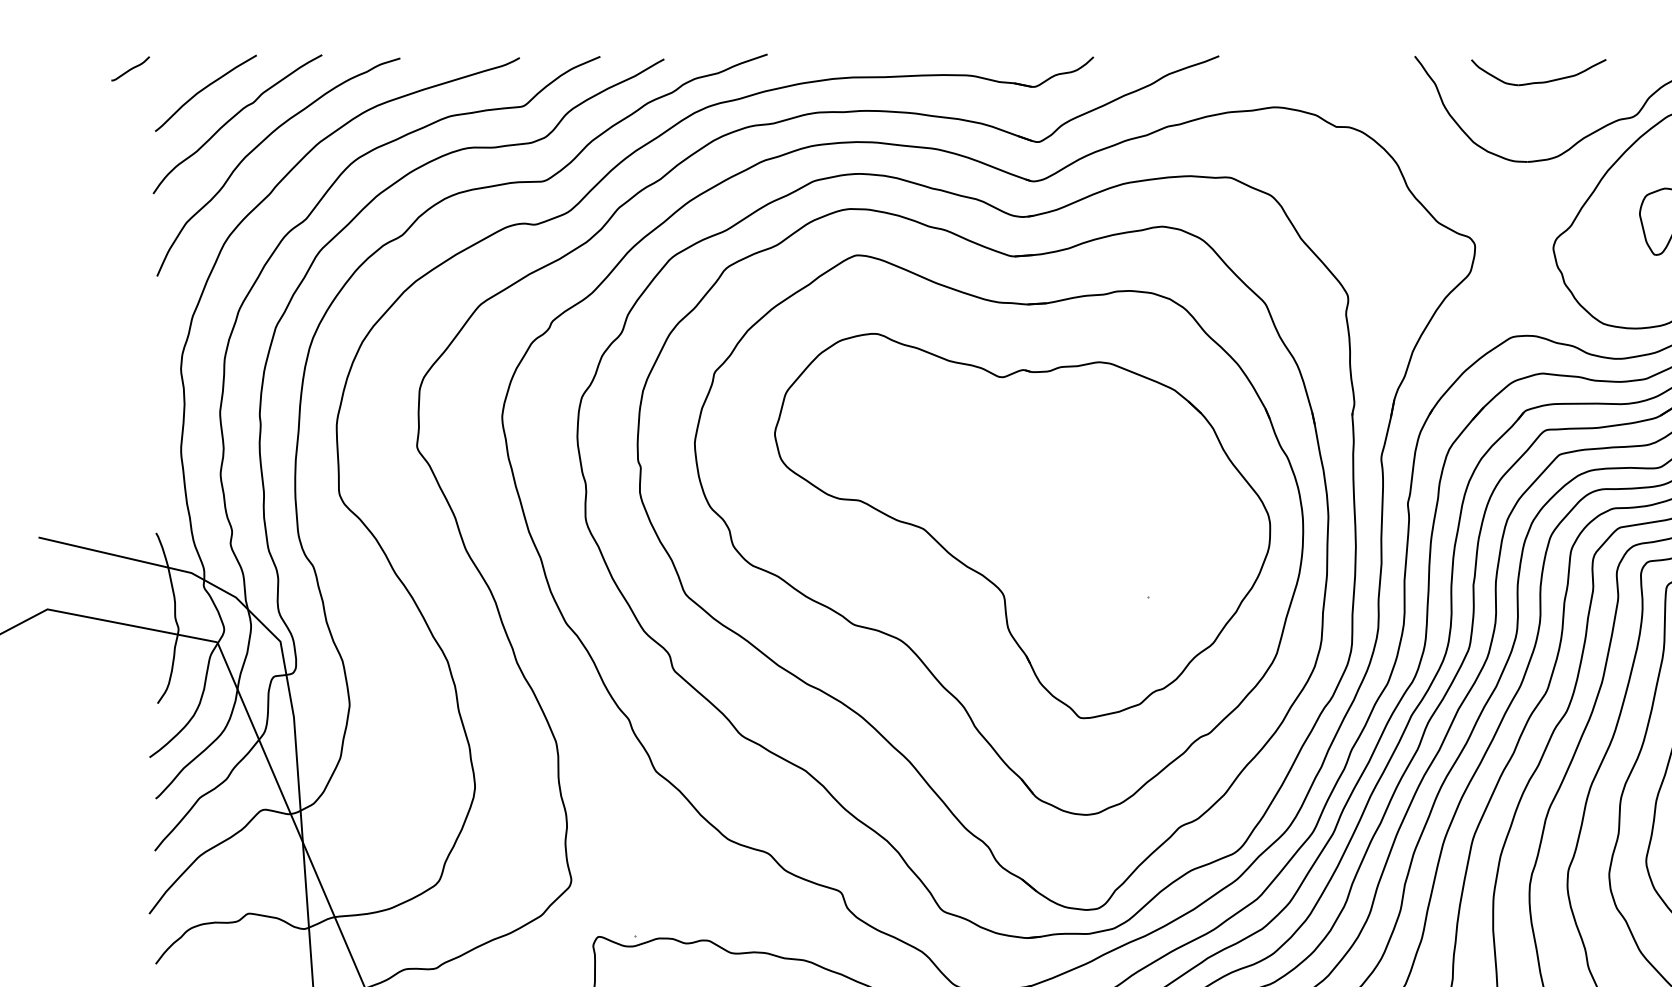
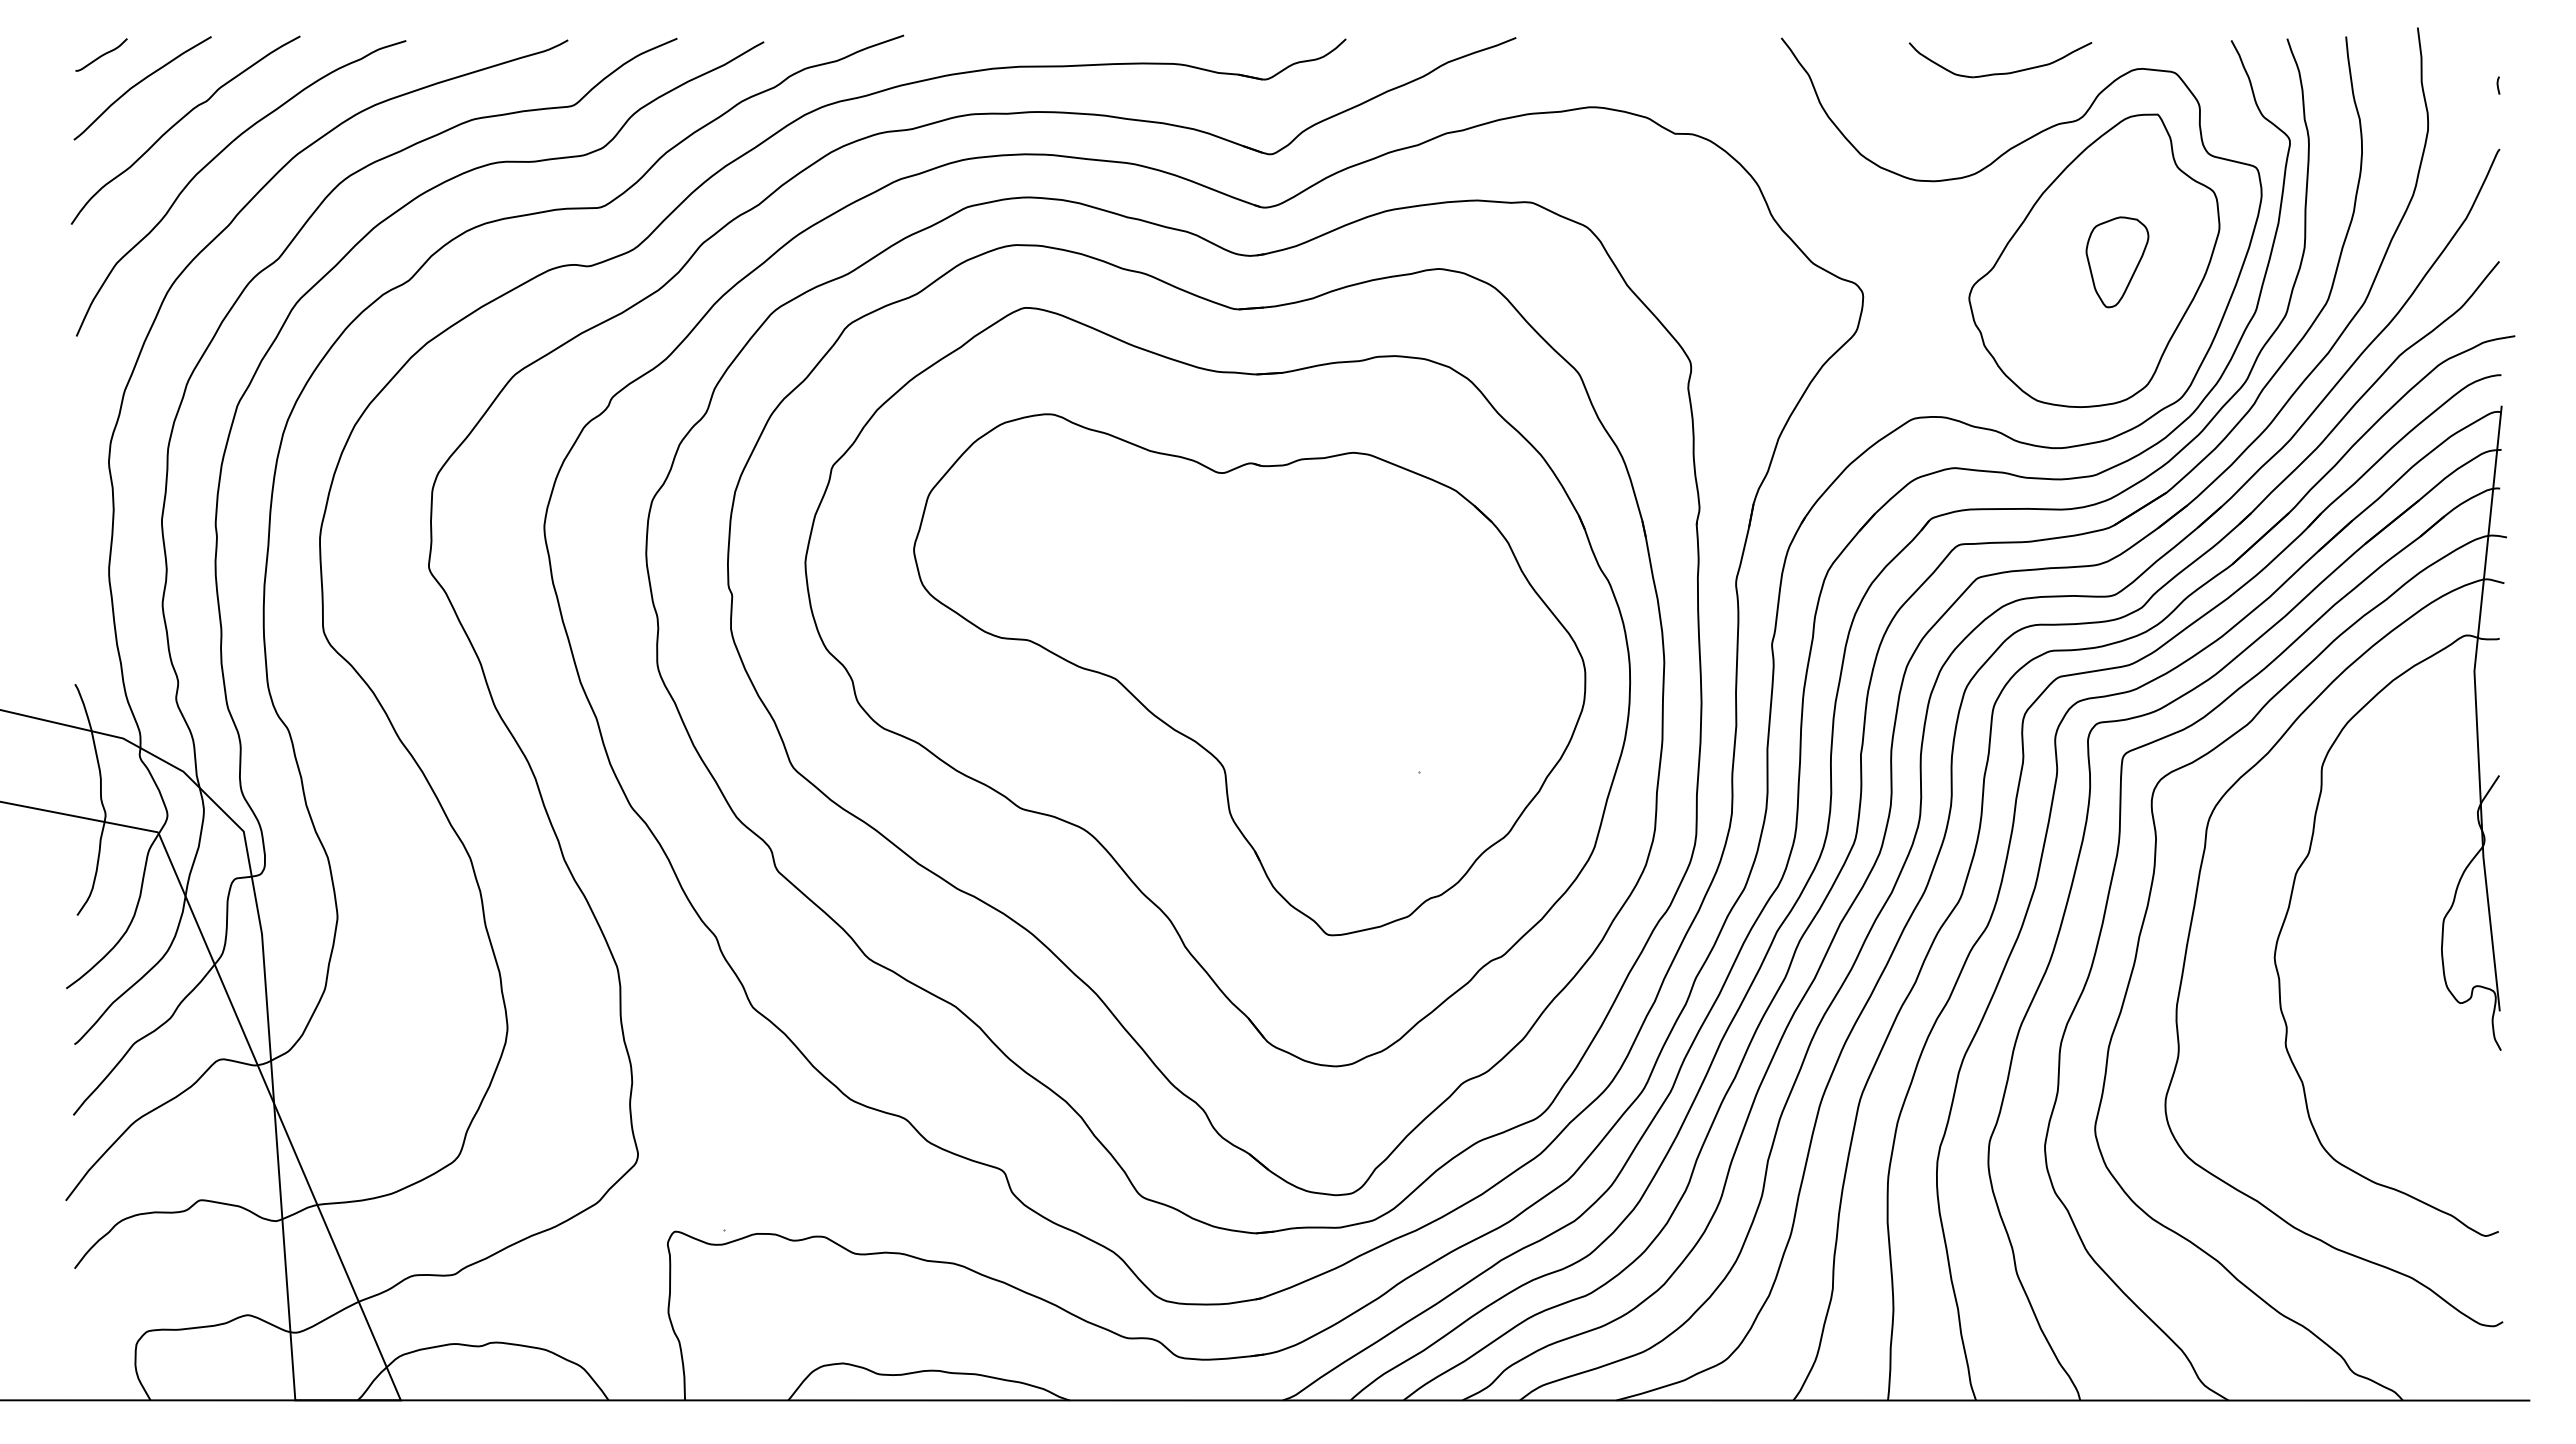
curve: (131, 68) -> (102, 54), moved
part: (1541, 81) -> (2004, 72), moved

